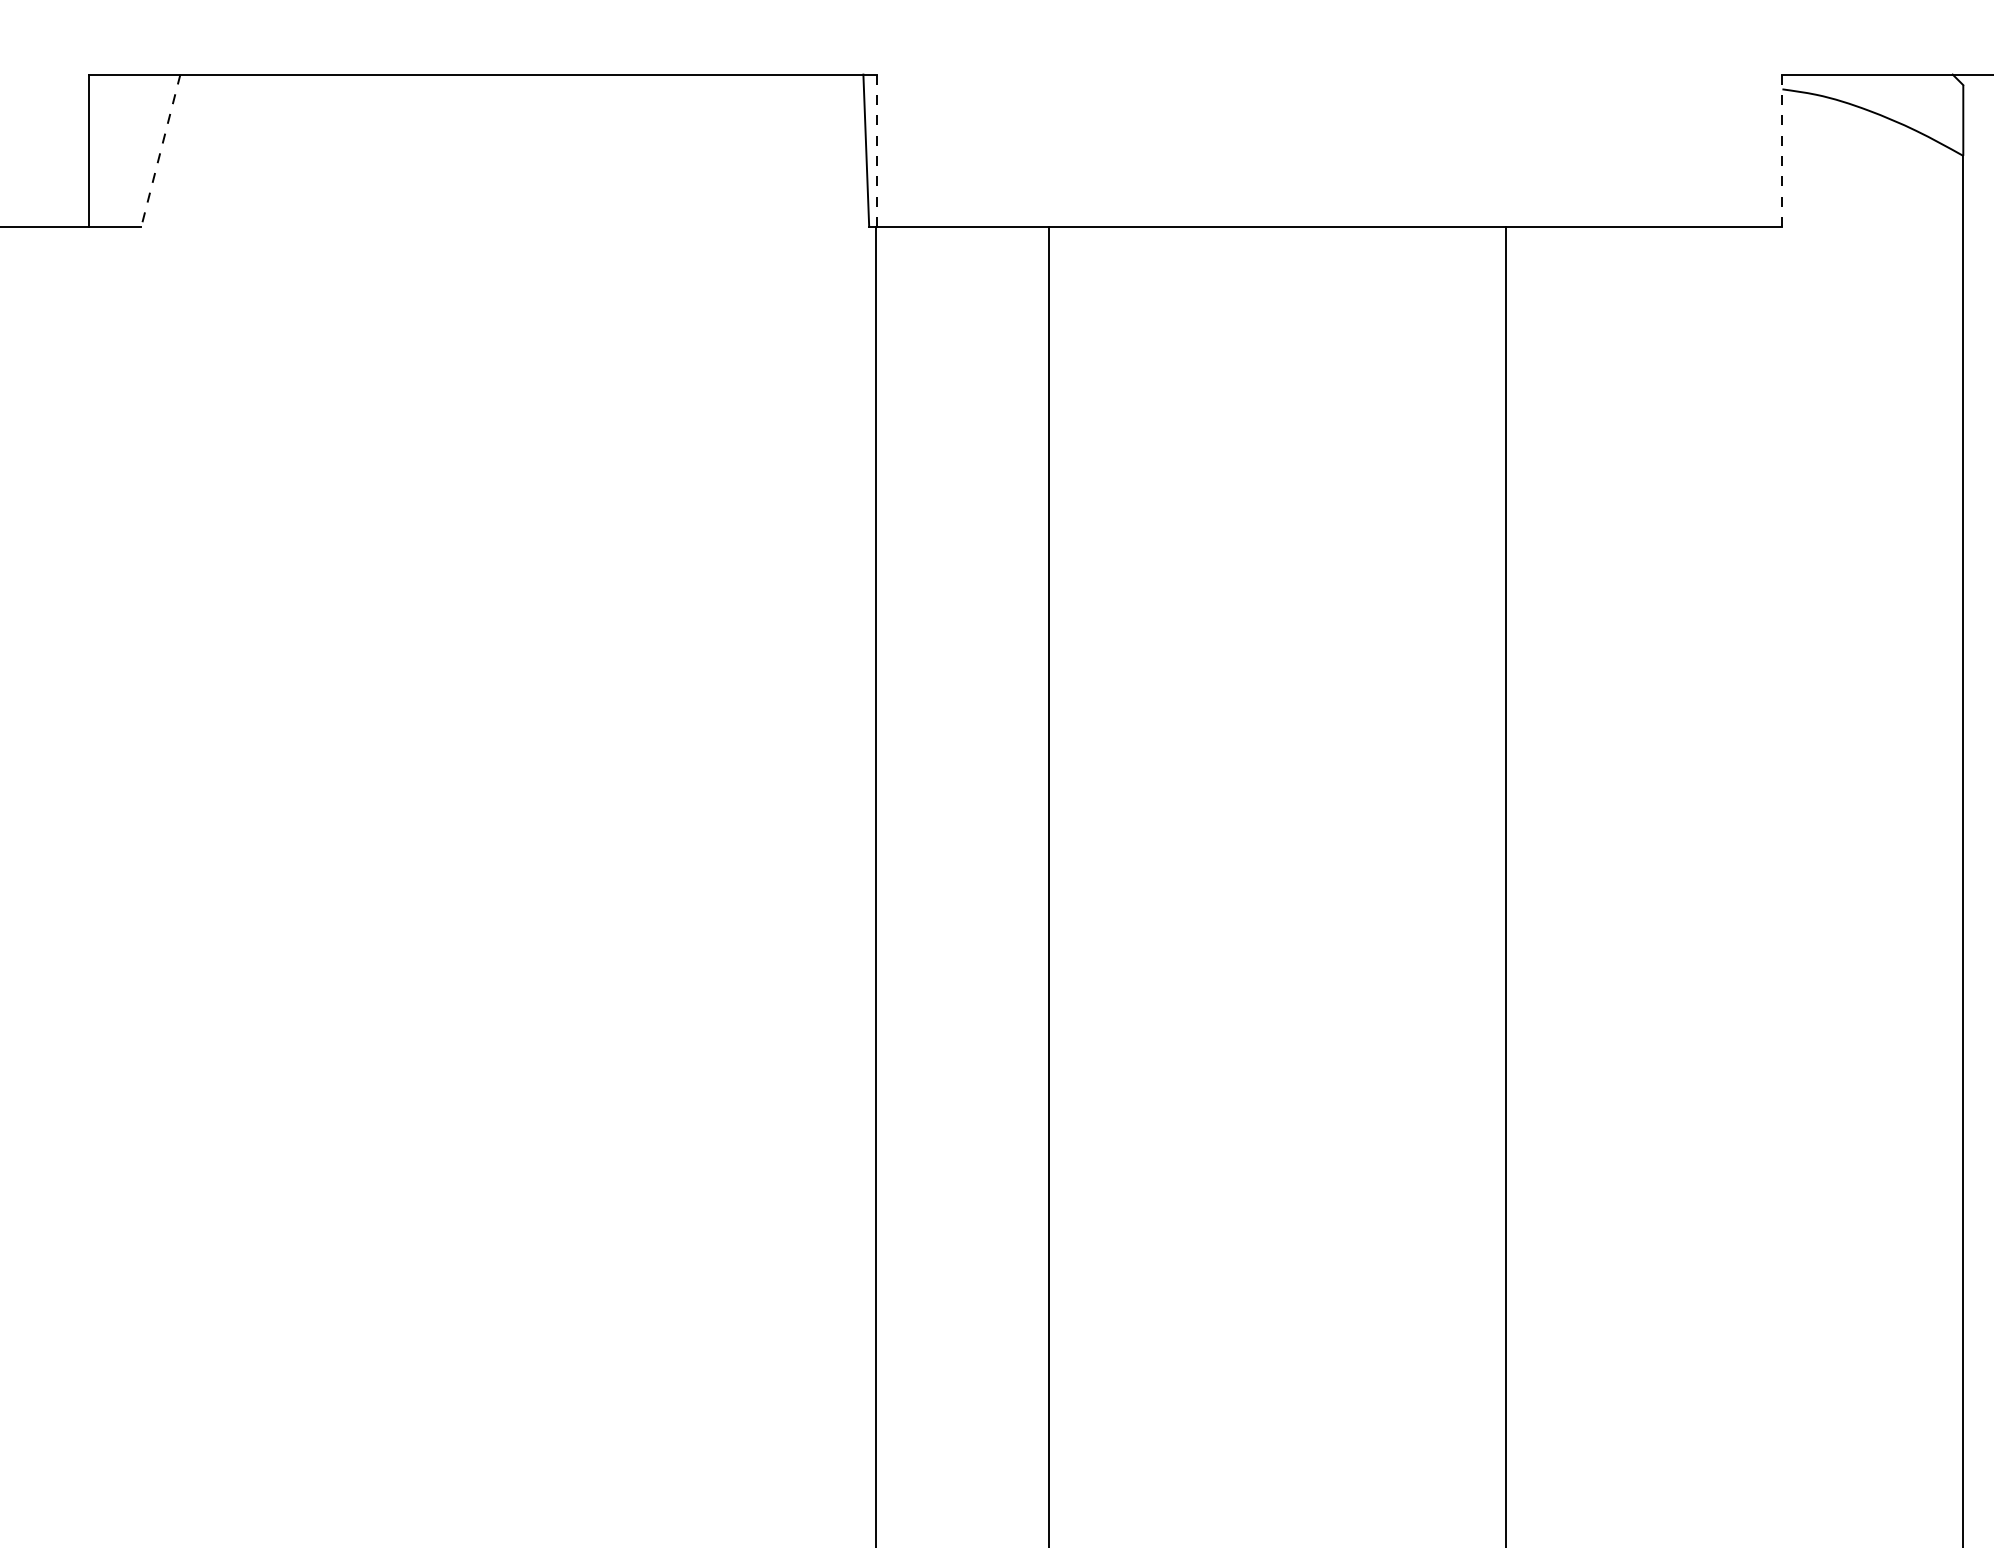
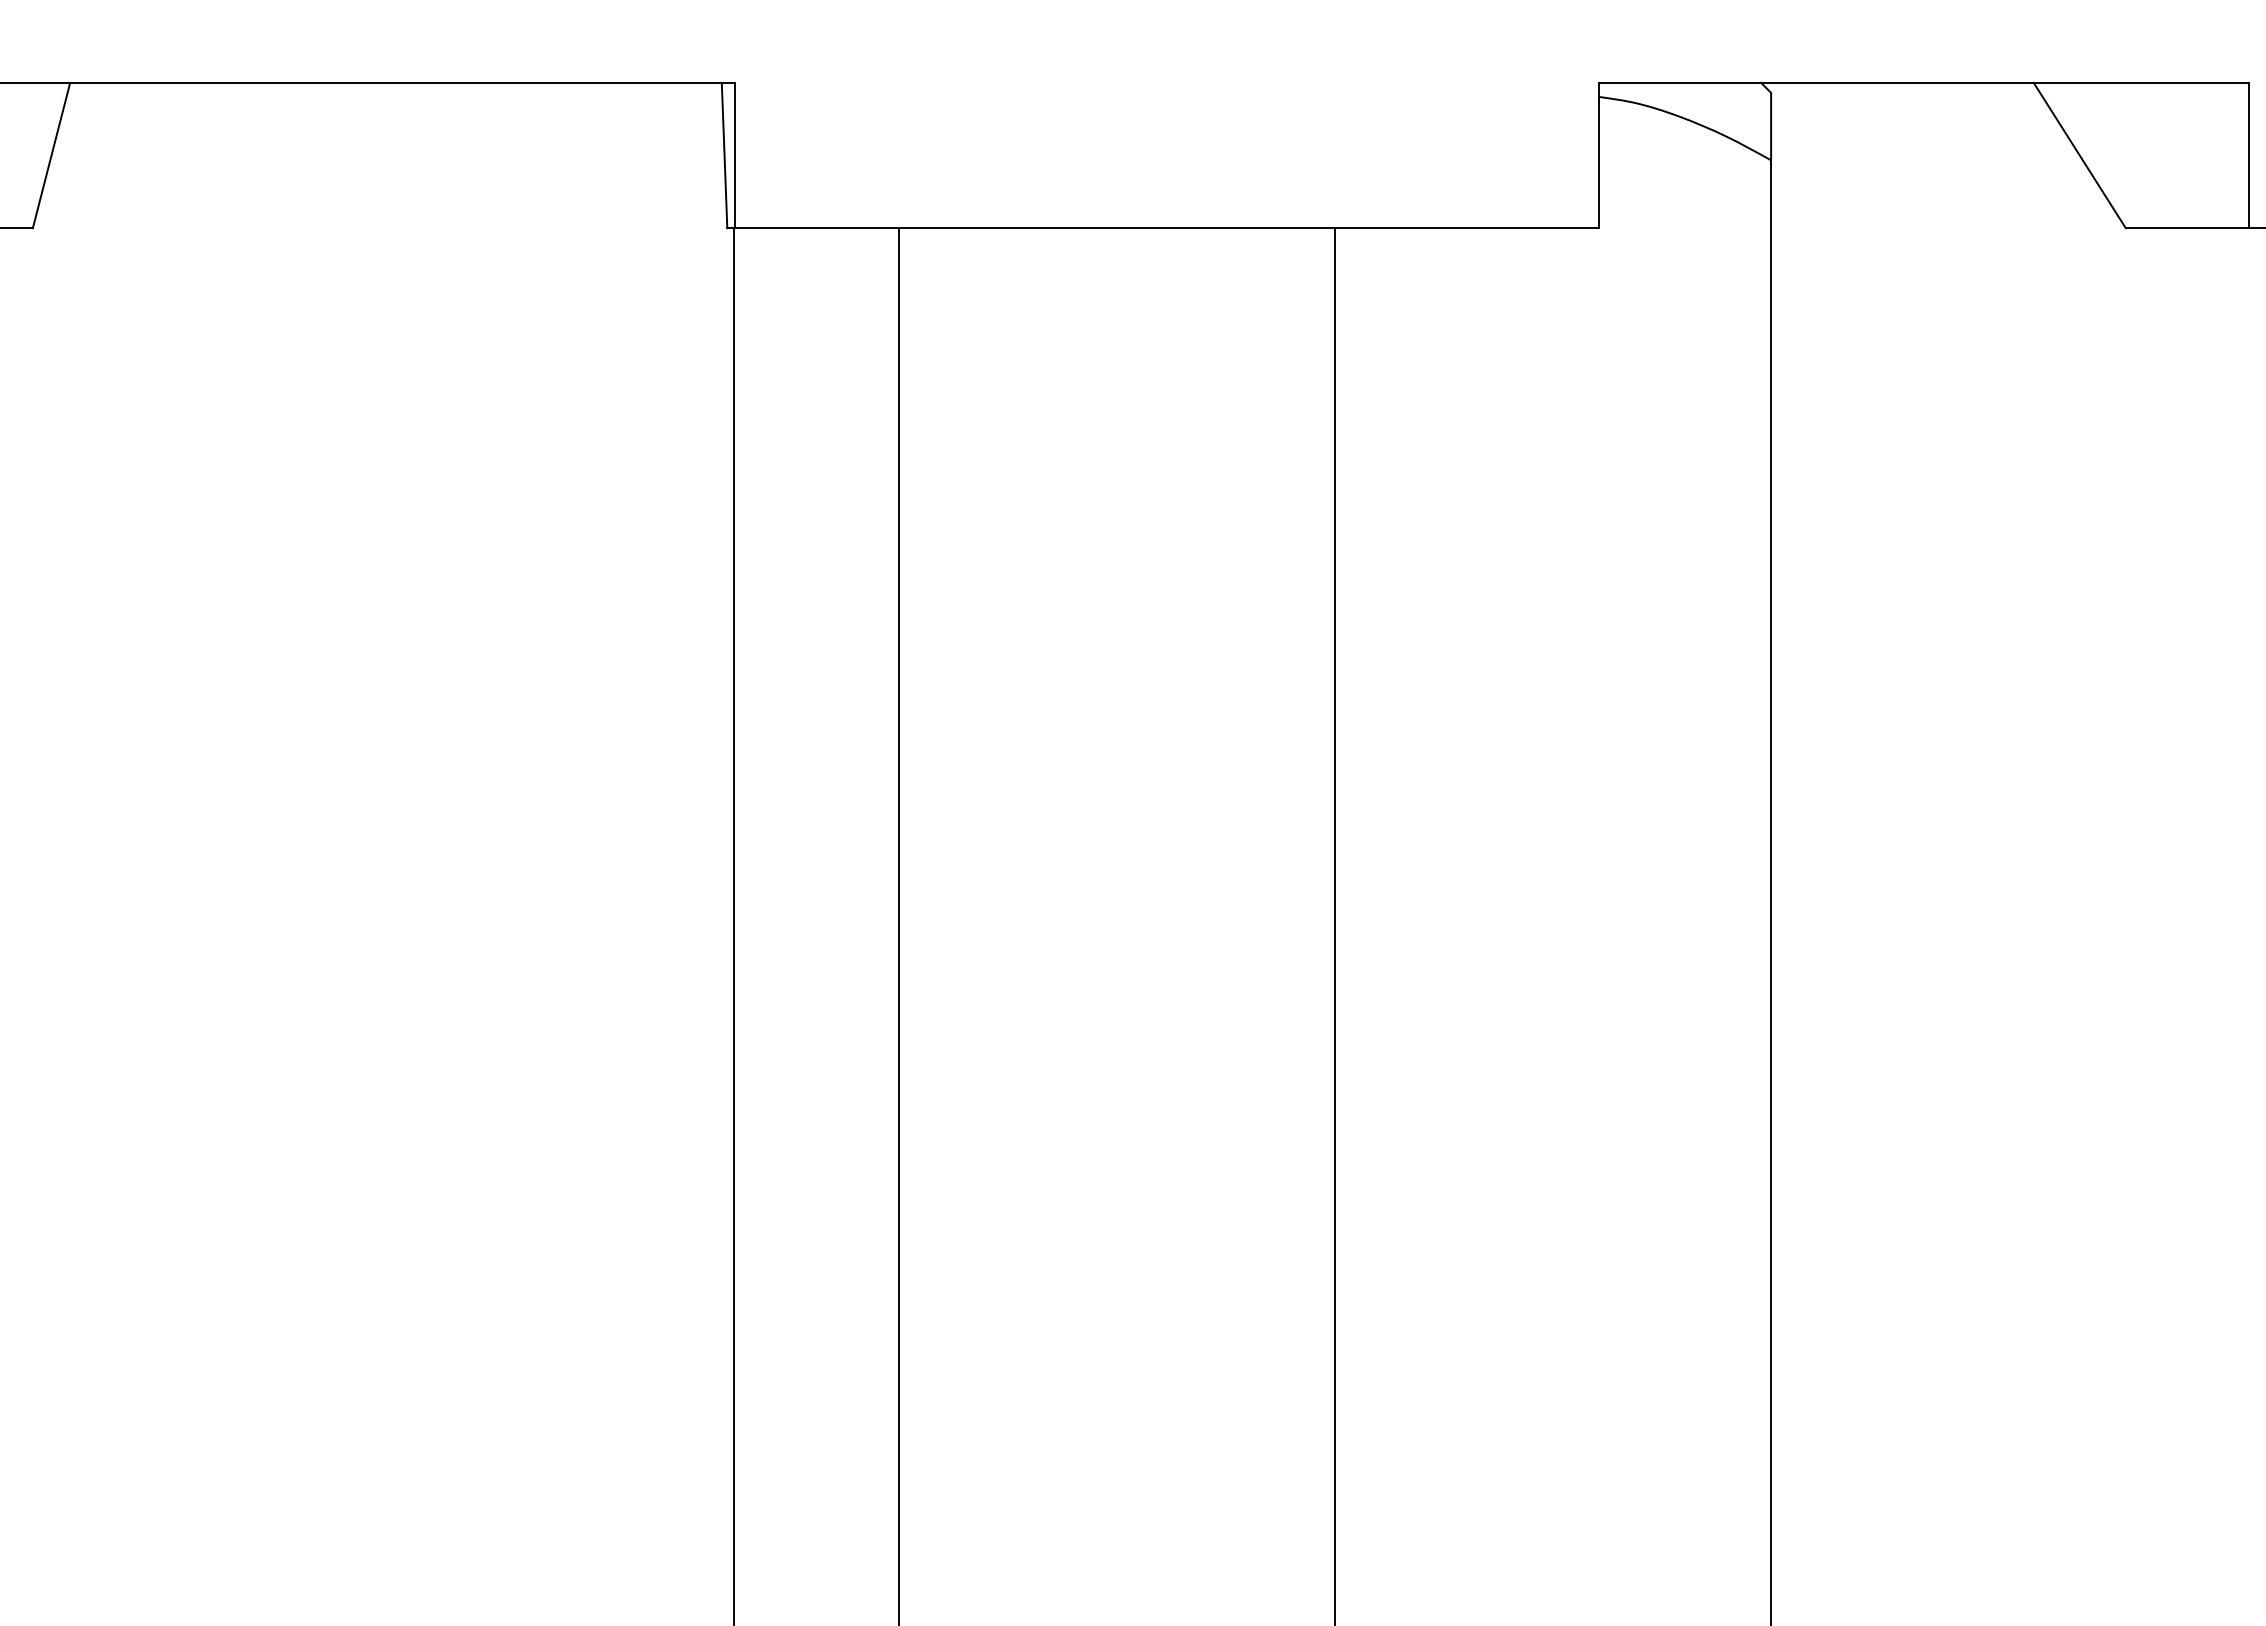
line: (876, 150) -> (734, 155), dashed -> solid
line: (1782, 150) -> (1598, 155), dashed -> solid
line: (160, 151) -> (51, 156), dashed -> solid

